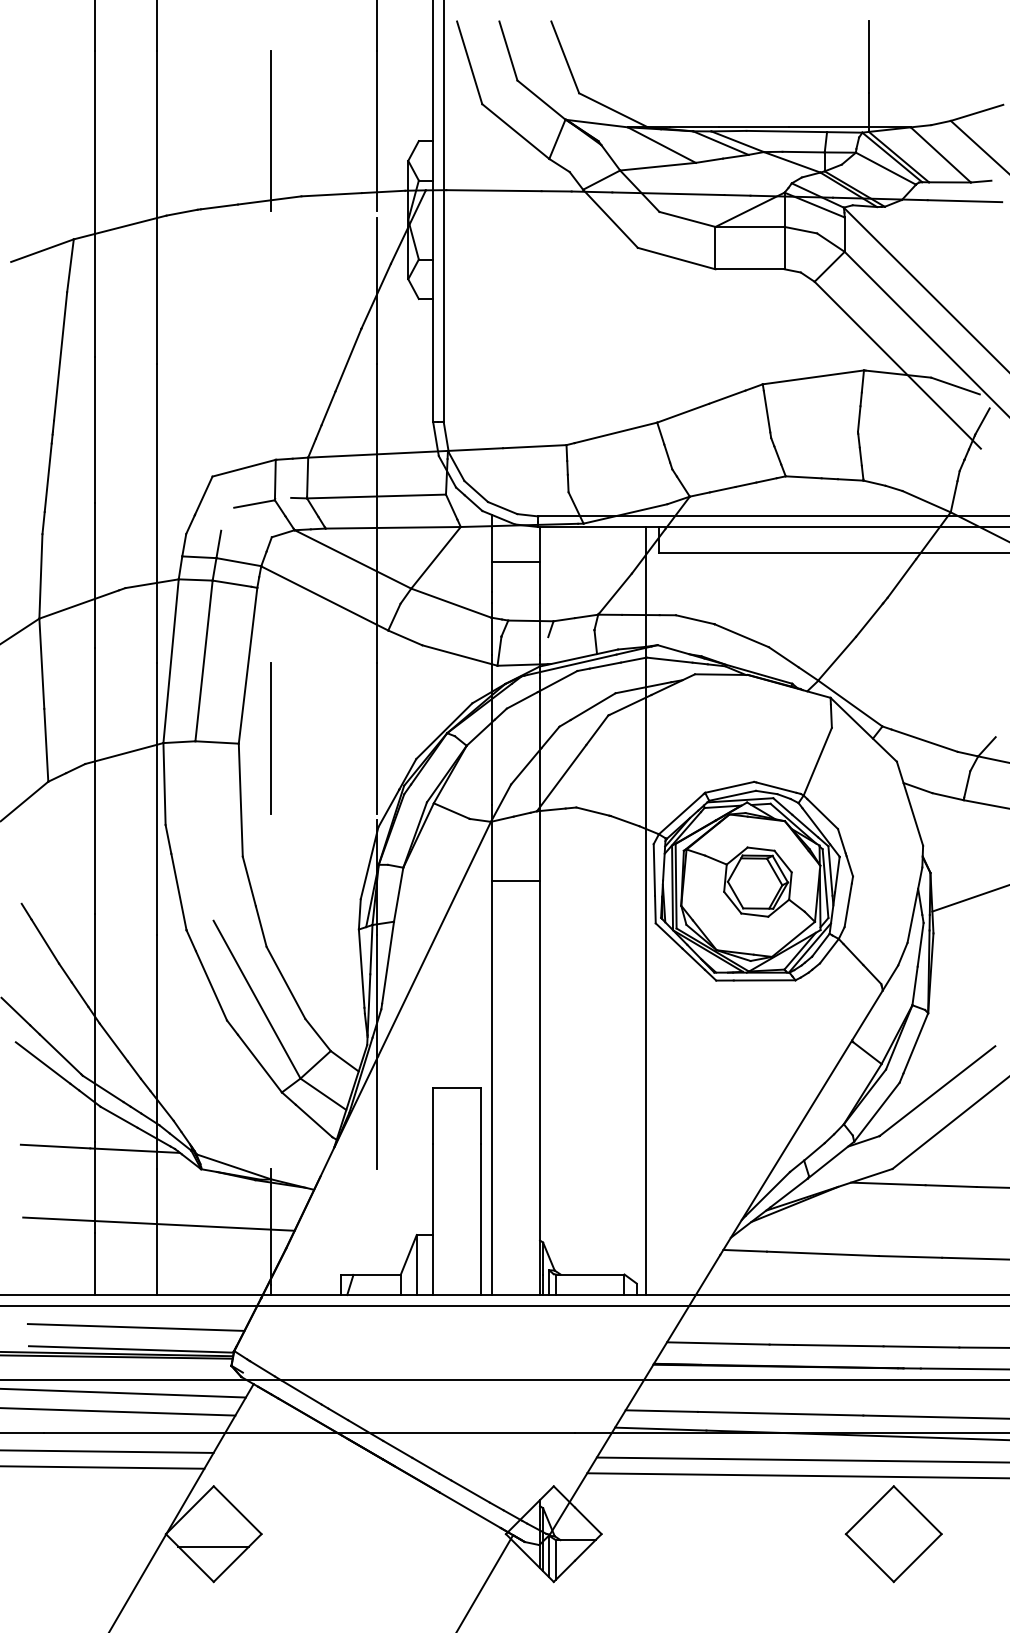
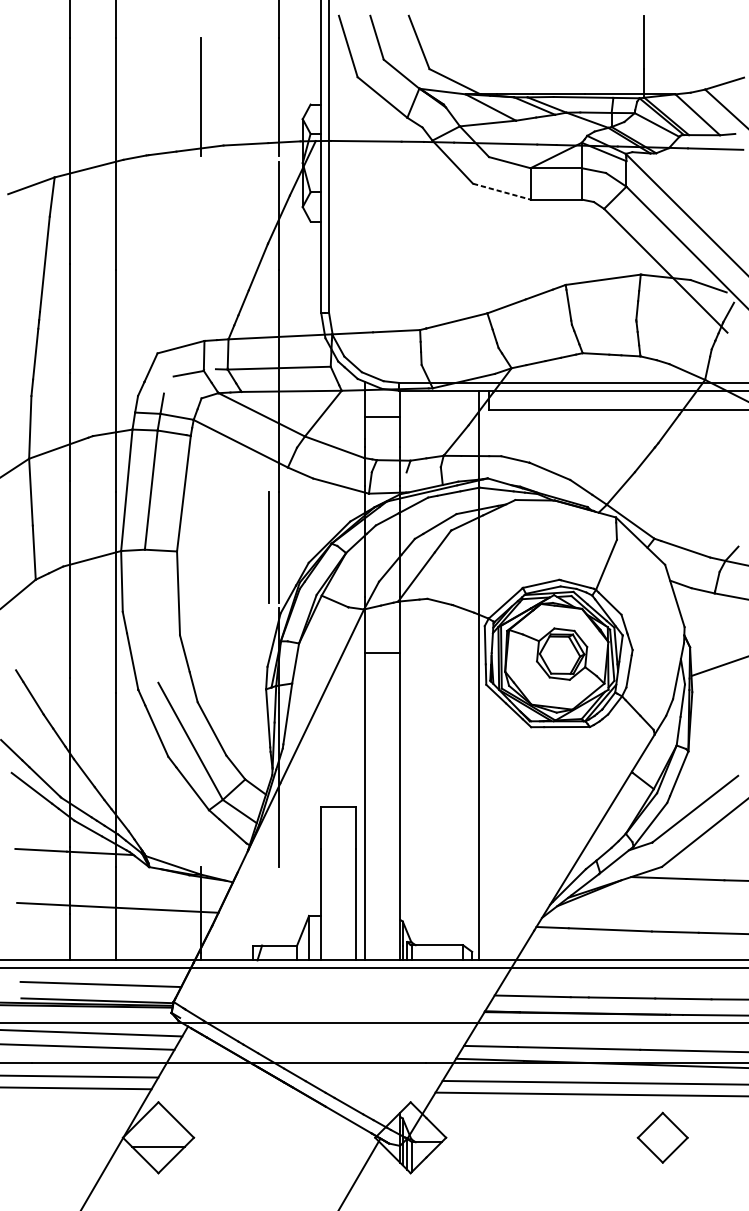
line: (677, 258) -> (502, 191), solid -> dashed
line: (270, 738) -> (268, 547), moved
part: (893, 1534) -> (662, 1138), size x0.7

